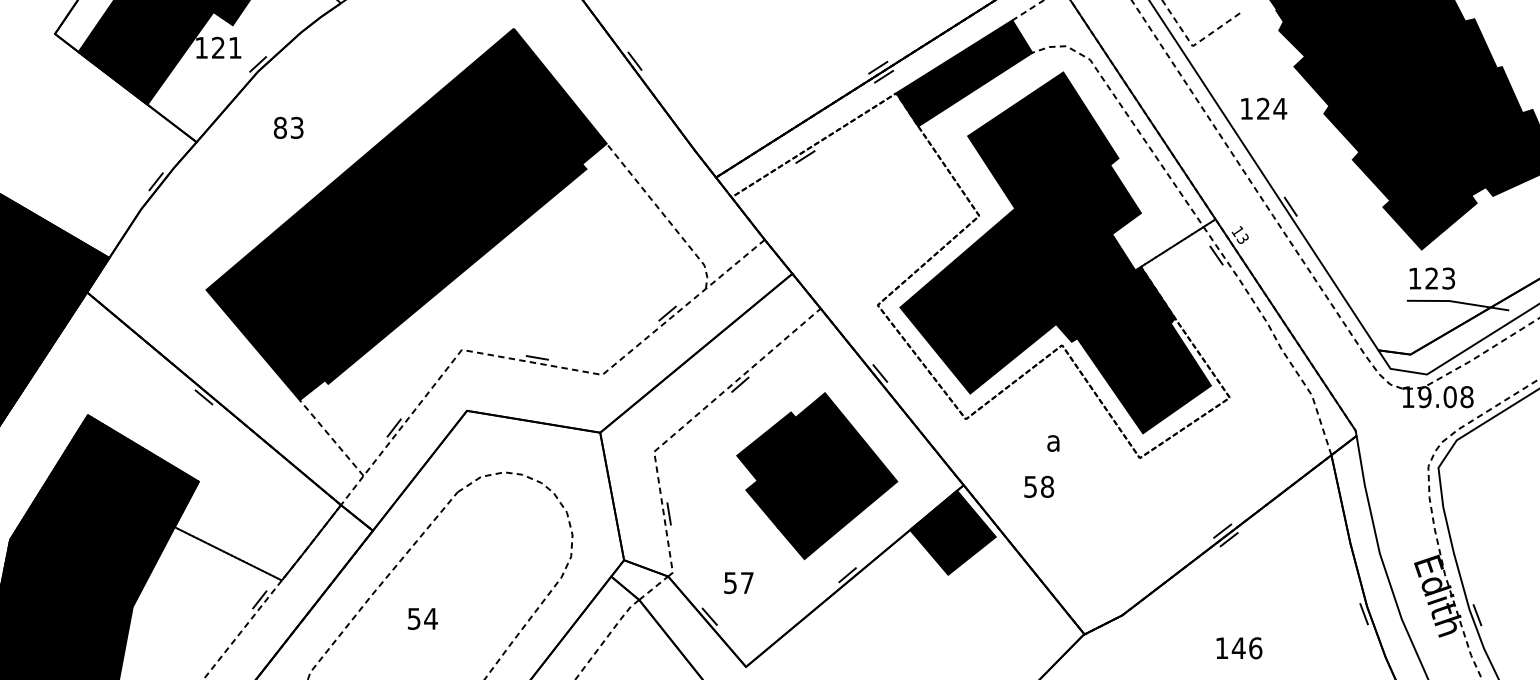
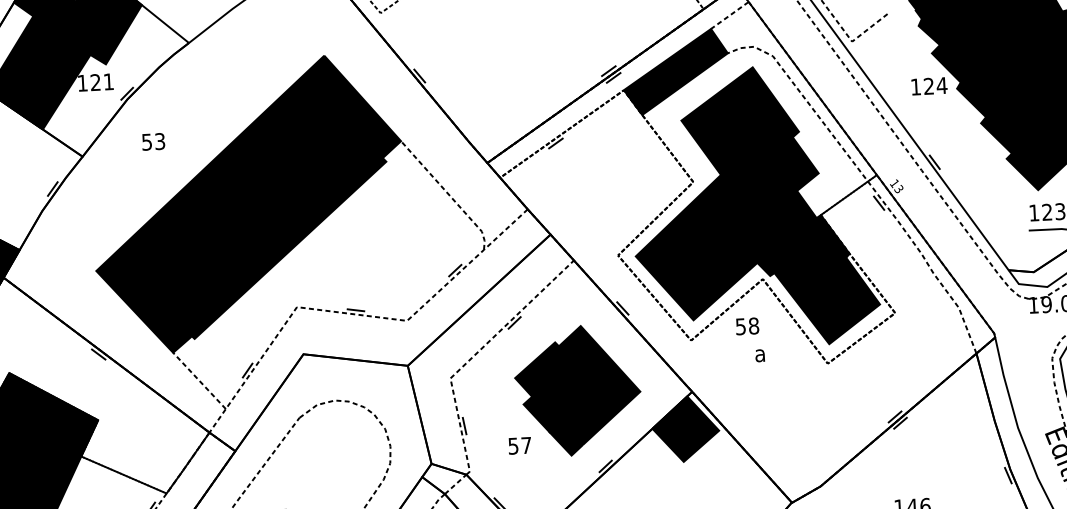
text: (1264, 108) -> (929, 86), moved
text: (279, 127) -> (146, 141), 83 -> 53
text: (1039, 486) -> (747, 326), moved
text: (738, 583) -> (519, 446), moved

